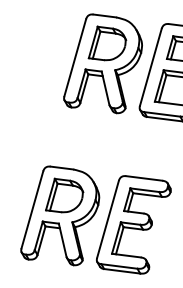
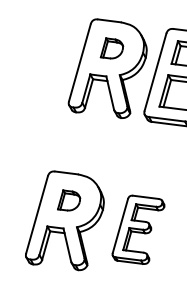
part: (106, 43) -> (111, 48), size x0.6
part: (63, 195) -> (68, 200), size x0.6
part: (133, 224) -> (138, 229), size x0.7

